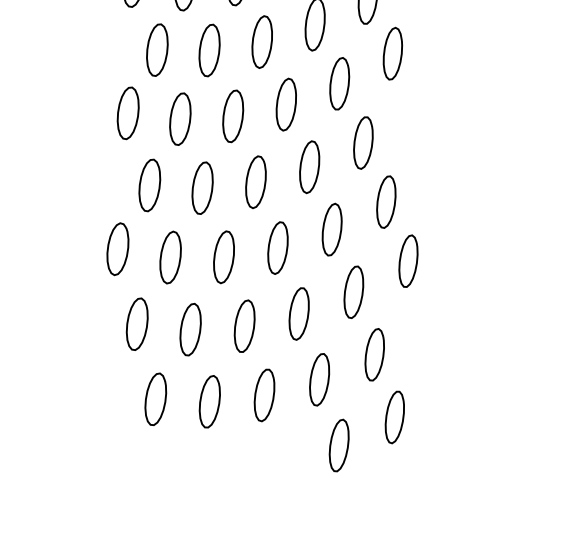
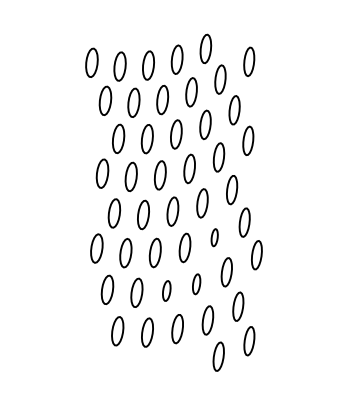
part: (331, 229) -> (214, 237), size x0.6
part: (298, 314) -> (196, 284), size x0.7
part: (244, 325) -> (166, 290), size x0.7

